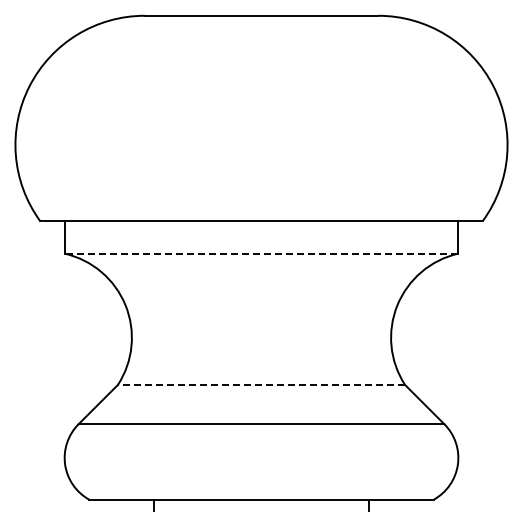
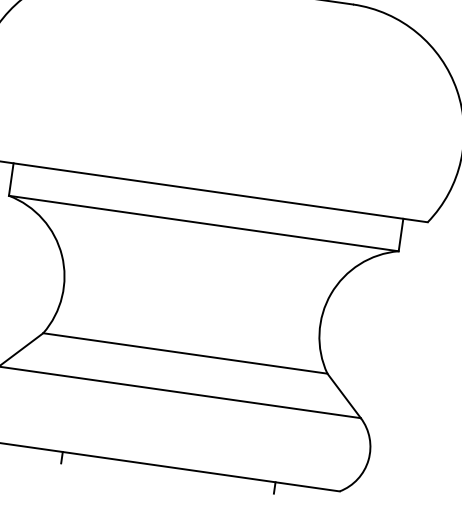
line: (261, 253) -> (203, 223), dashed -> solid
line: (261, 384) -> (185, 353), dashed -> solid

